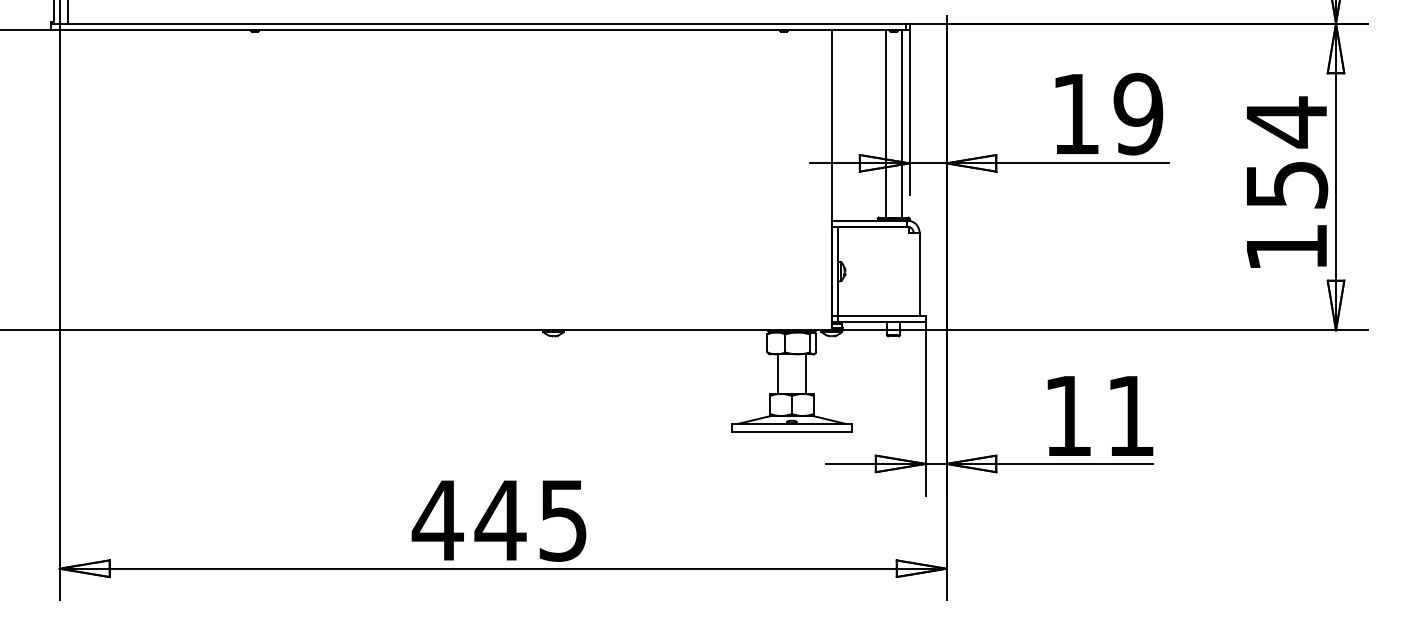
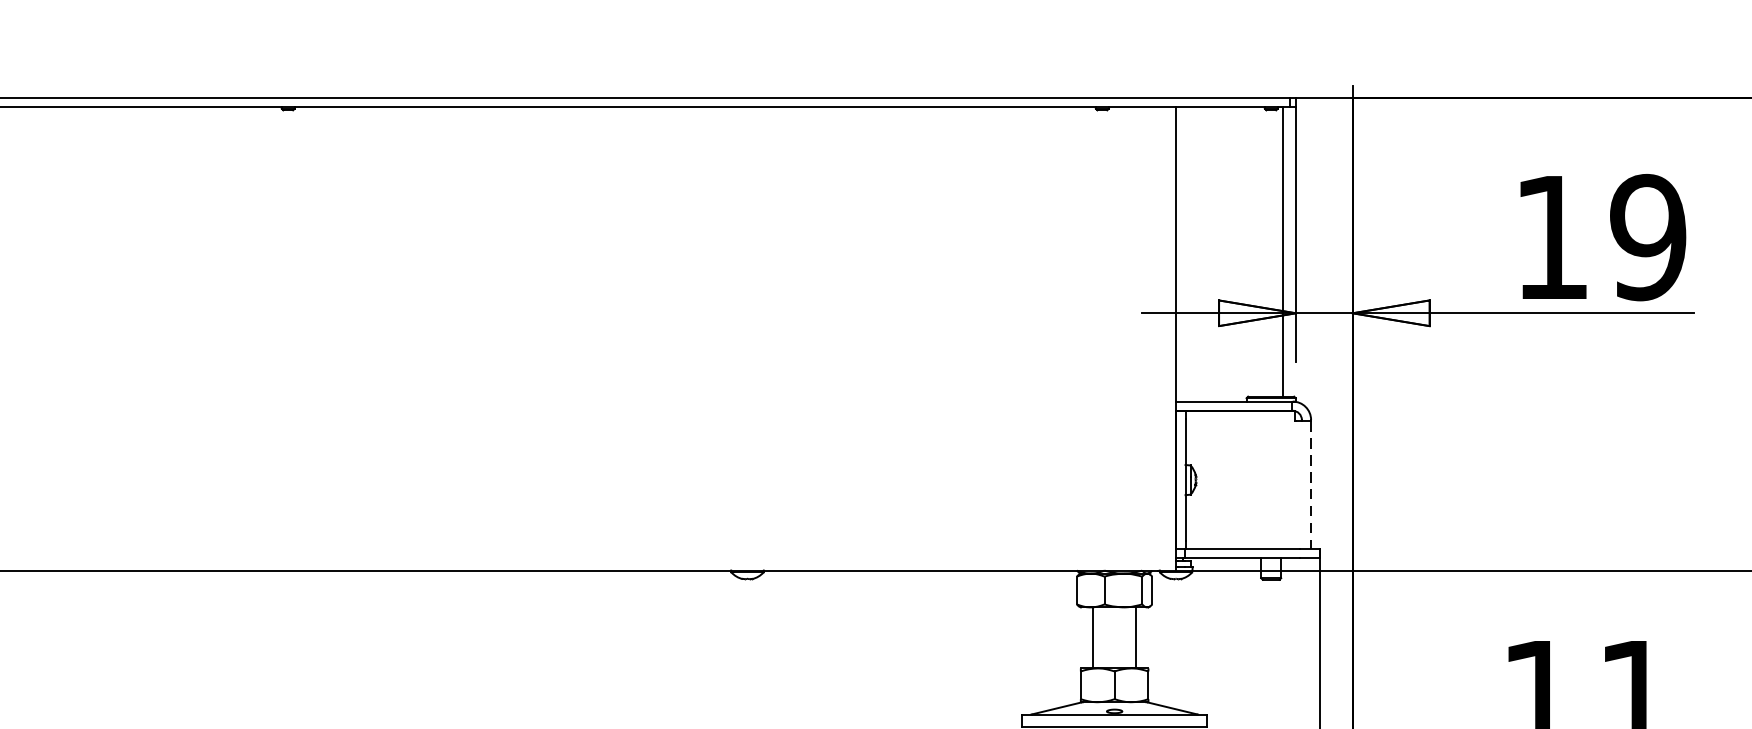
line: (885, 123) -> (1258, 251), removed
line: (919, 274) -> (1311, 484), solid -> dashed

